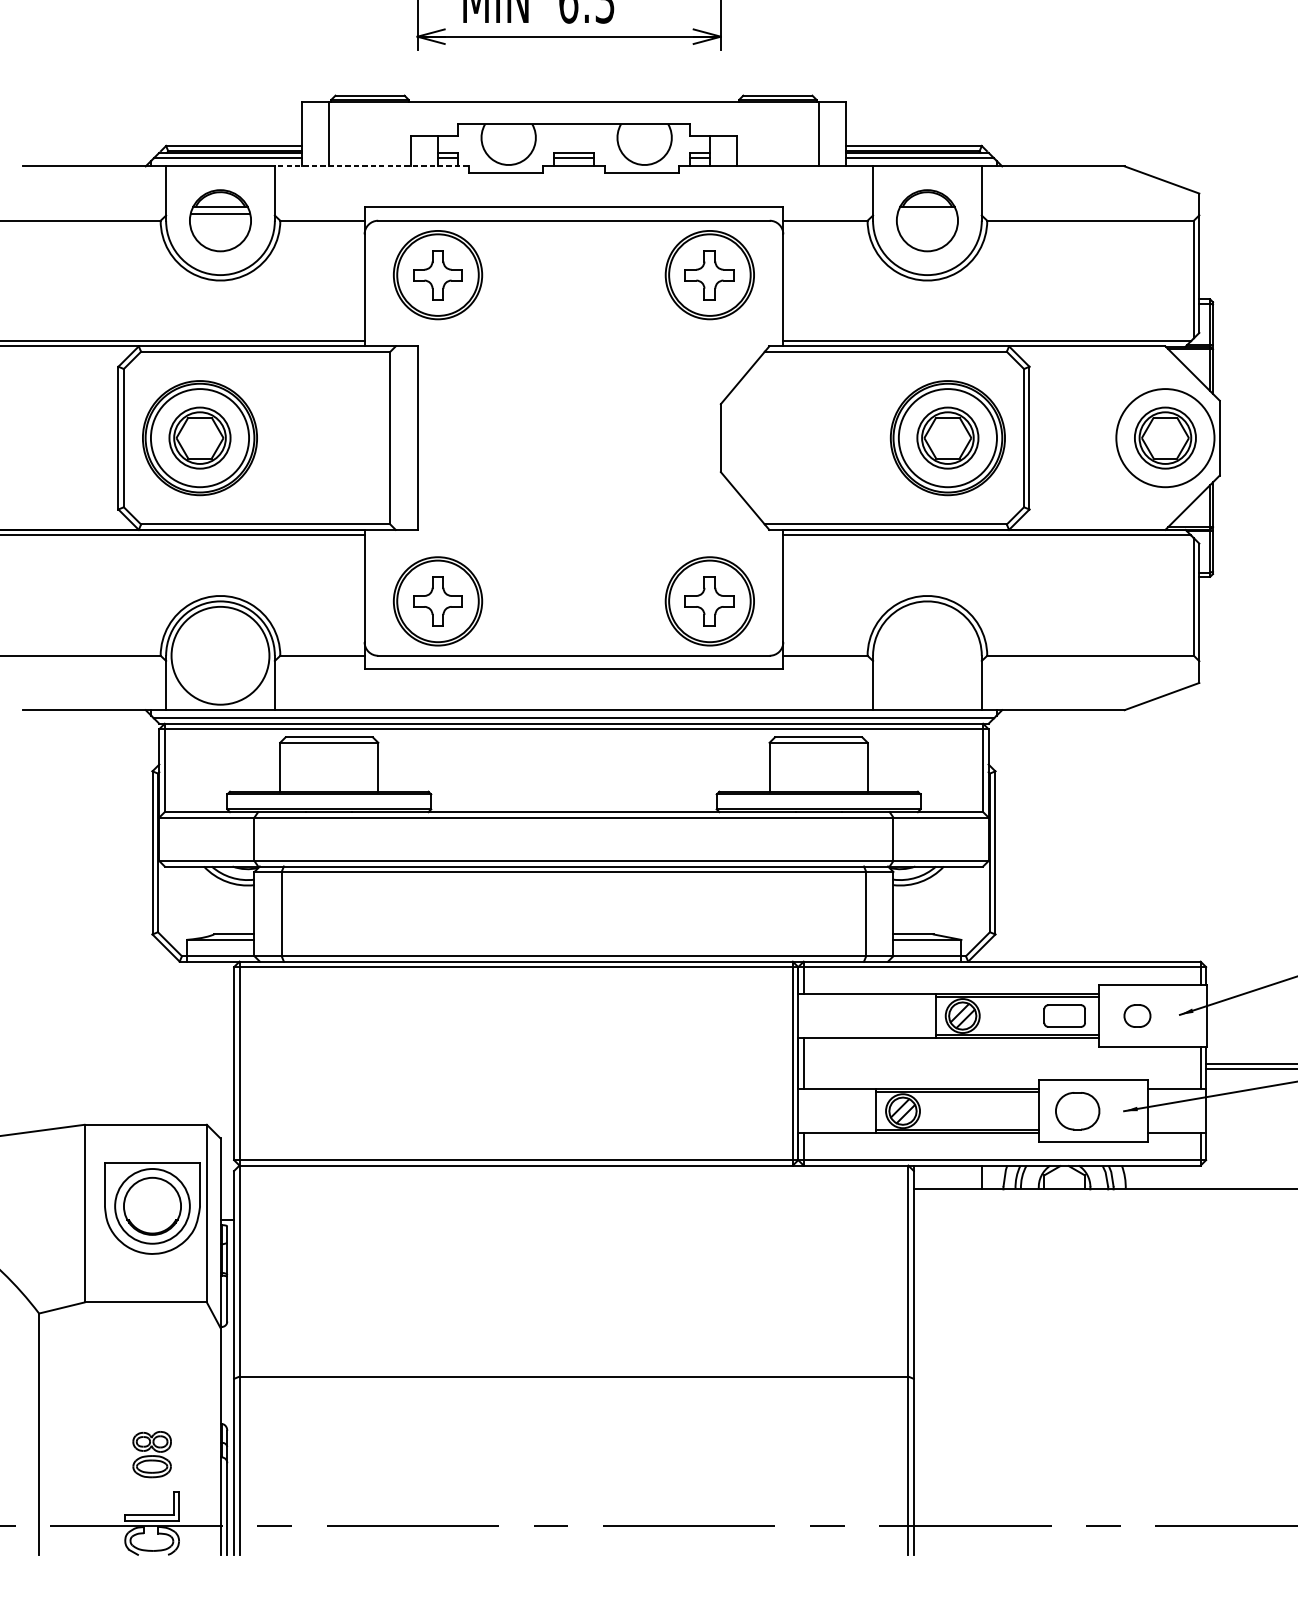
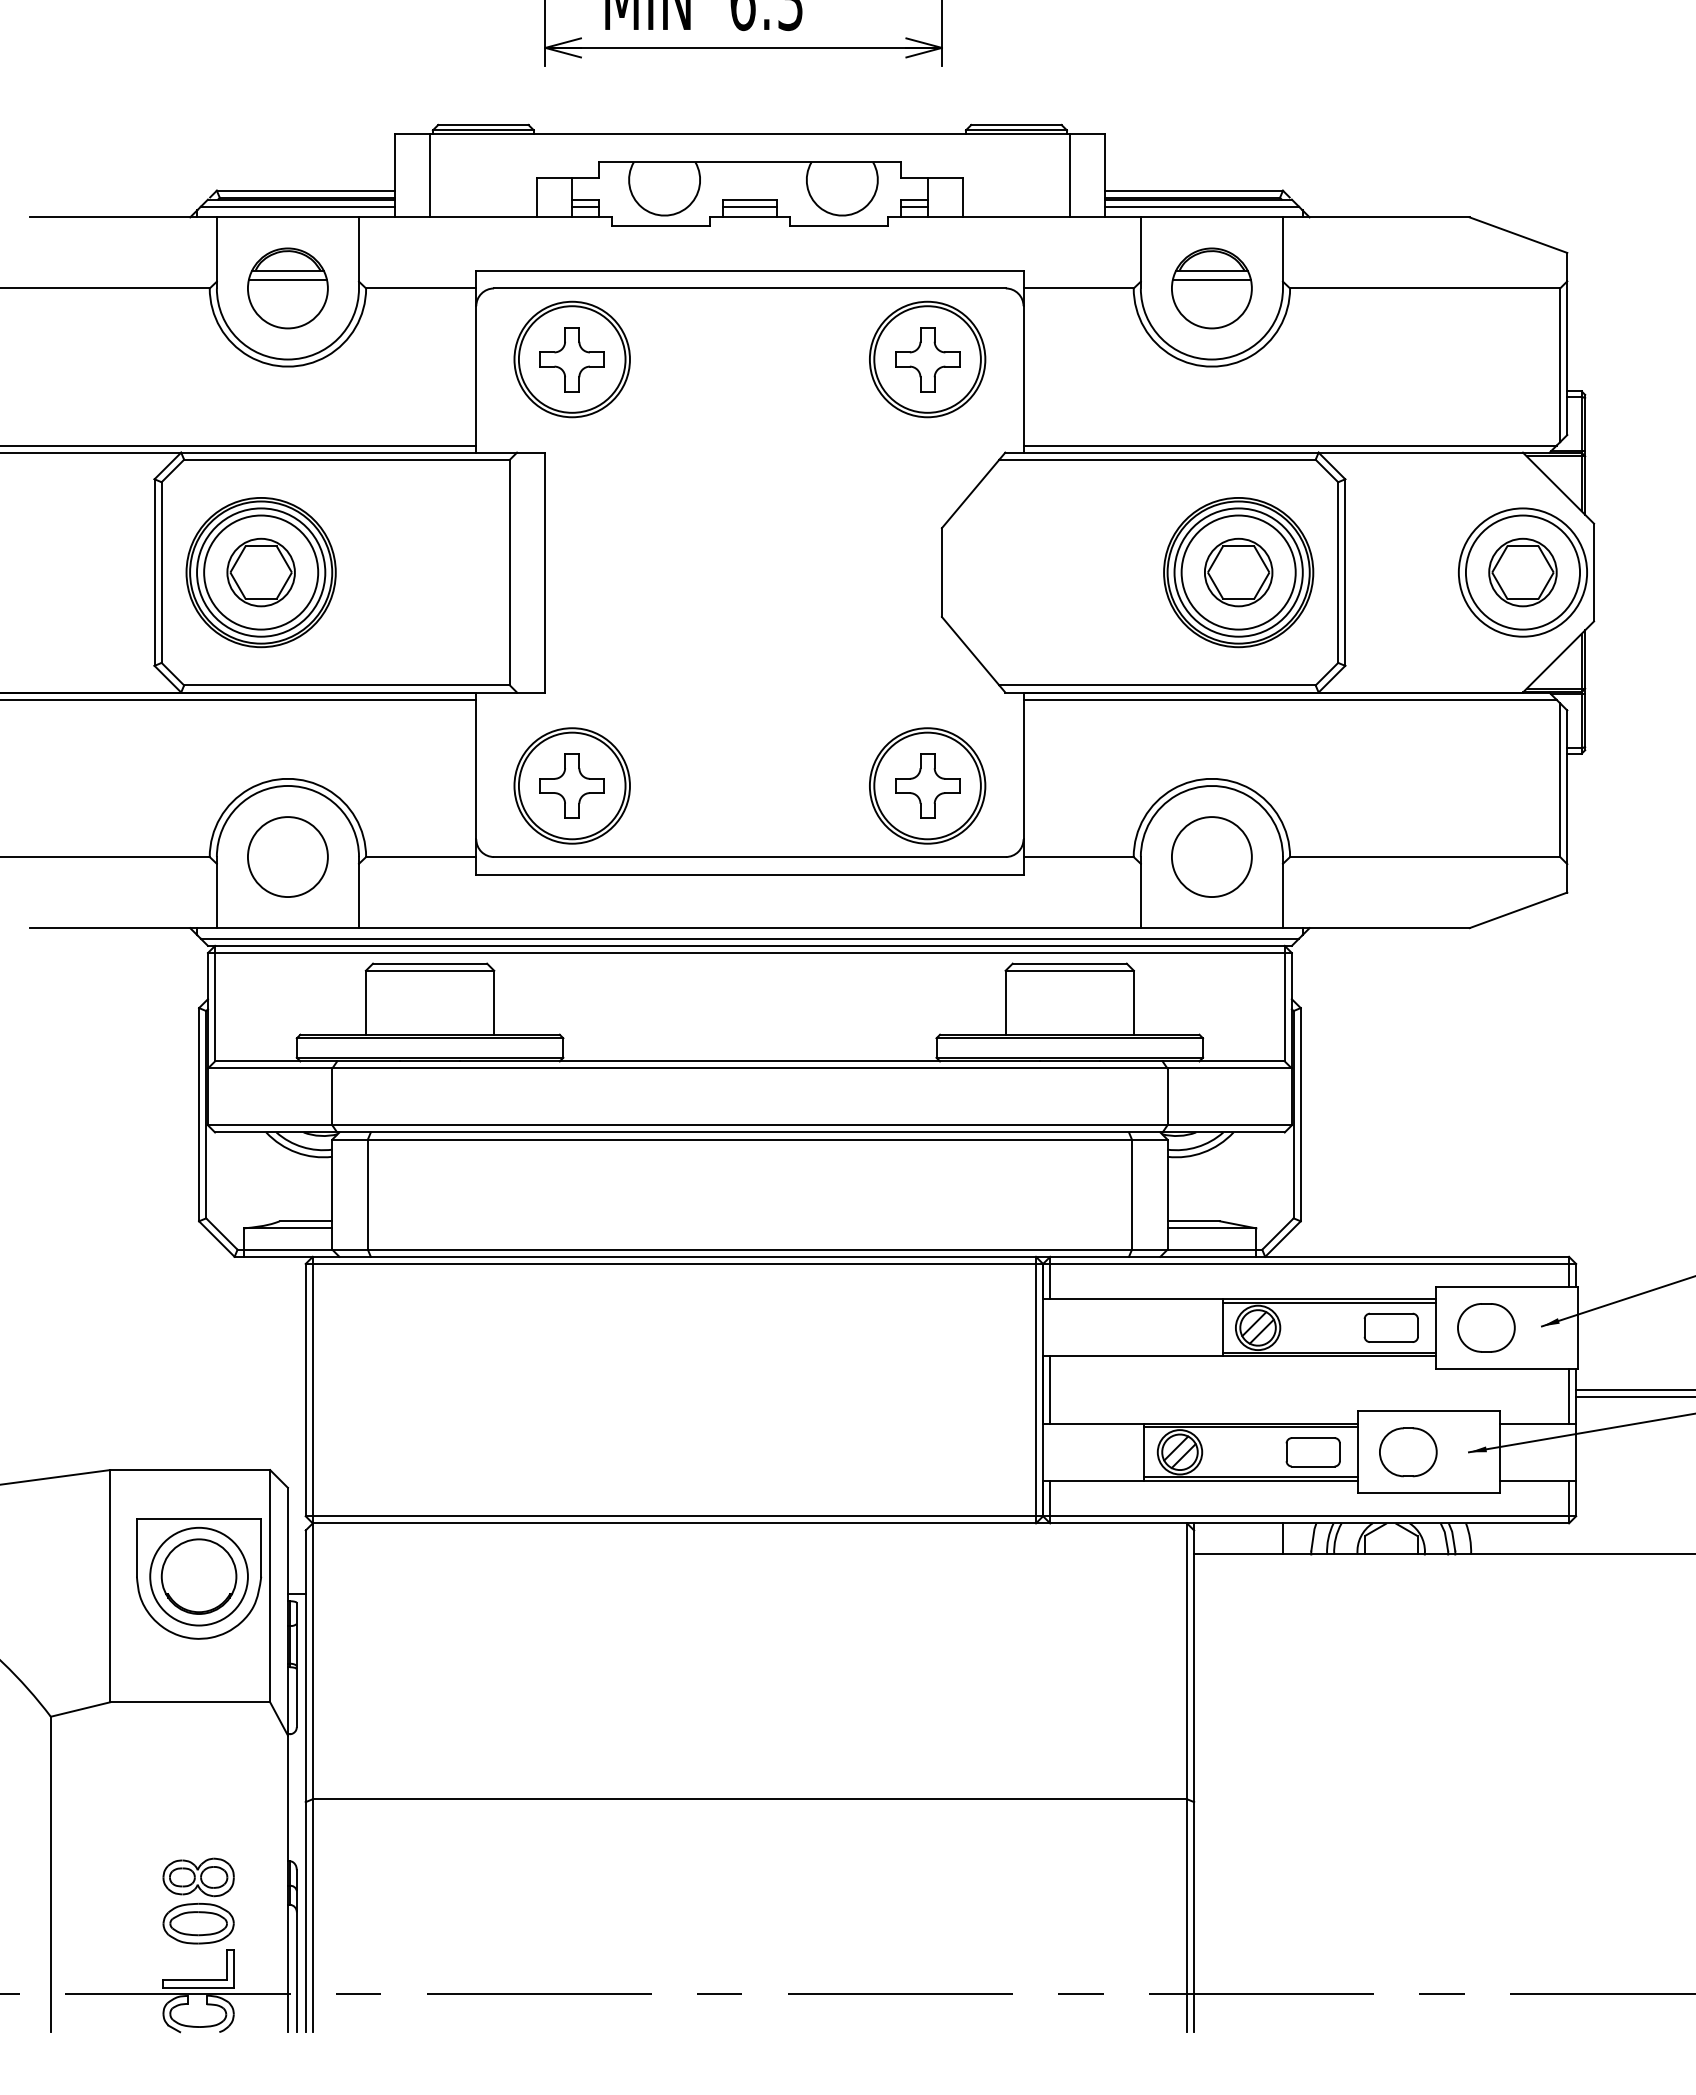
line: (371, 166) -> (485, 217), dashed -> solid
line: (927, 213) -> (1211, 279), added
circle: (200, 438) -> (261, 572), size x1.43
circle: (947, 438) -> (1238, 572), size x1.43
circle: (1165, 438) -> (1522, 572), size x1.43
circle: (927, 655) -> (1211, 856), added
circle: (220, 656) -> (287, 857), size x0.62
part: (1137, 1015) -> (1486, 1327), size x1.67
part: (1004, 1111) -> (1312, 1452), added
part: (152, 1454) -> (198, 1900), size x1.43

